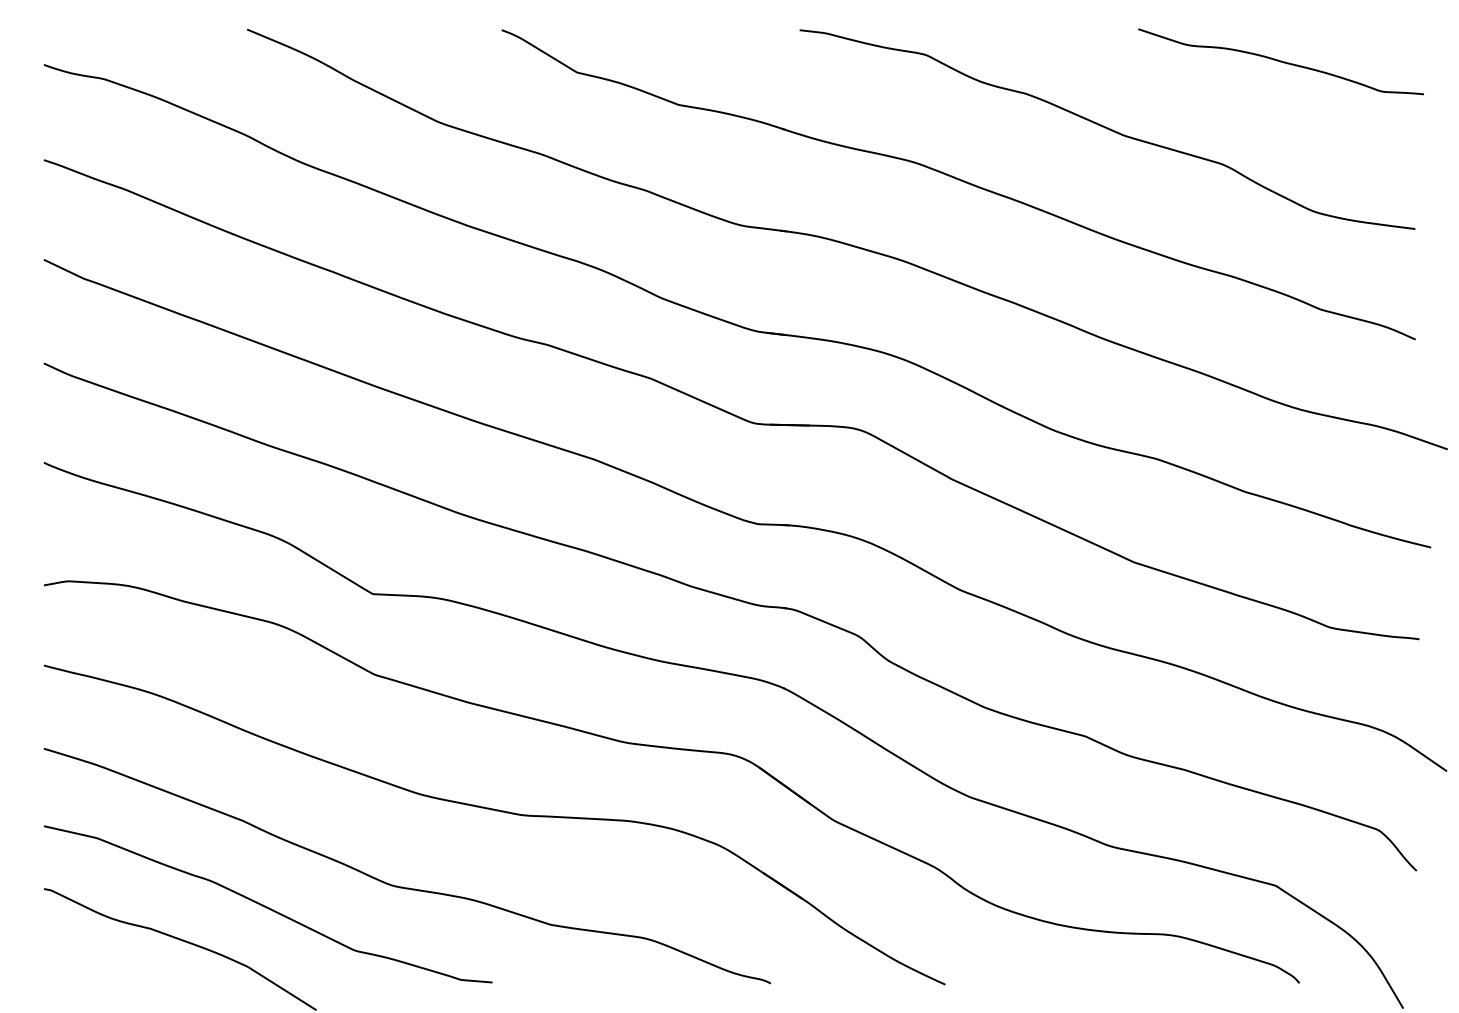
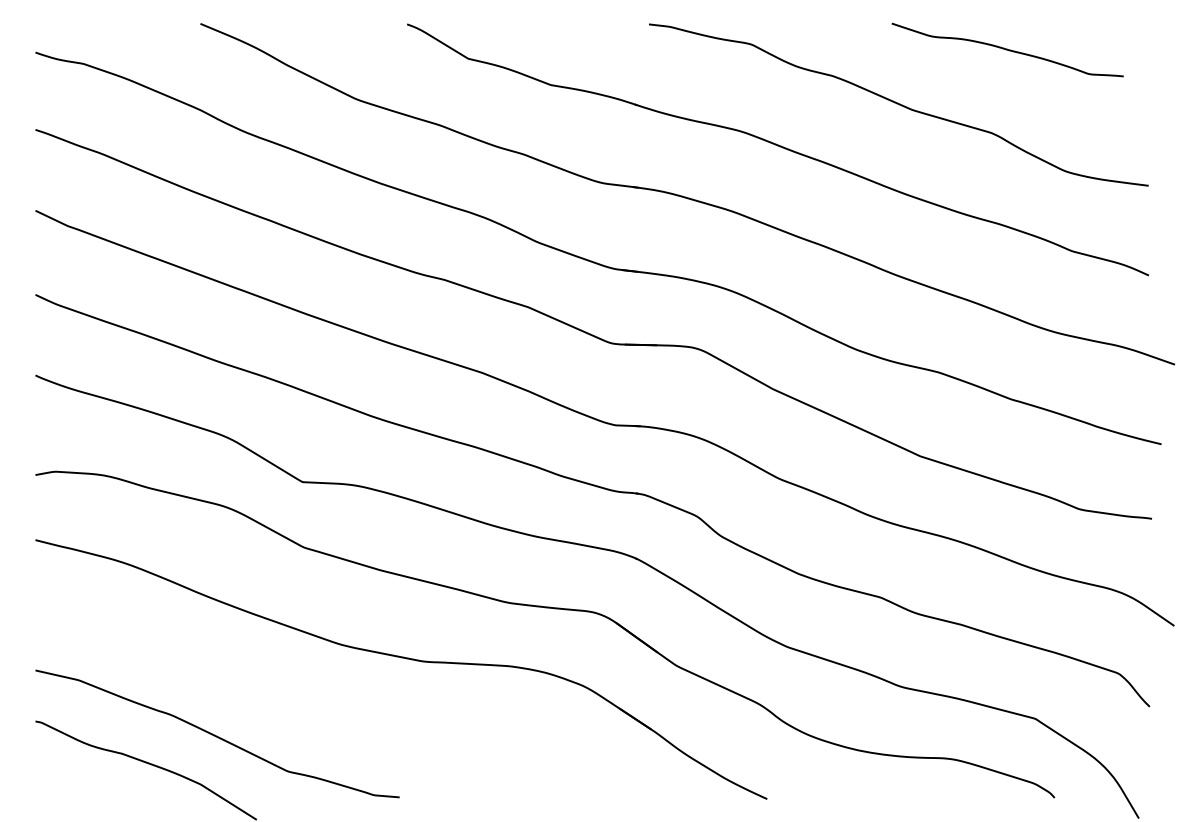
curve: (1280, 61) -> (1007, 49), moved
curve: (404, 886) -> (328, 719), removed

